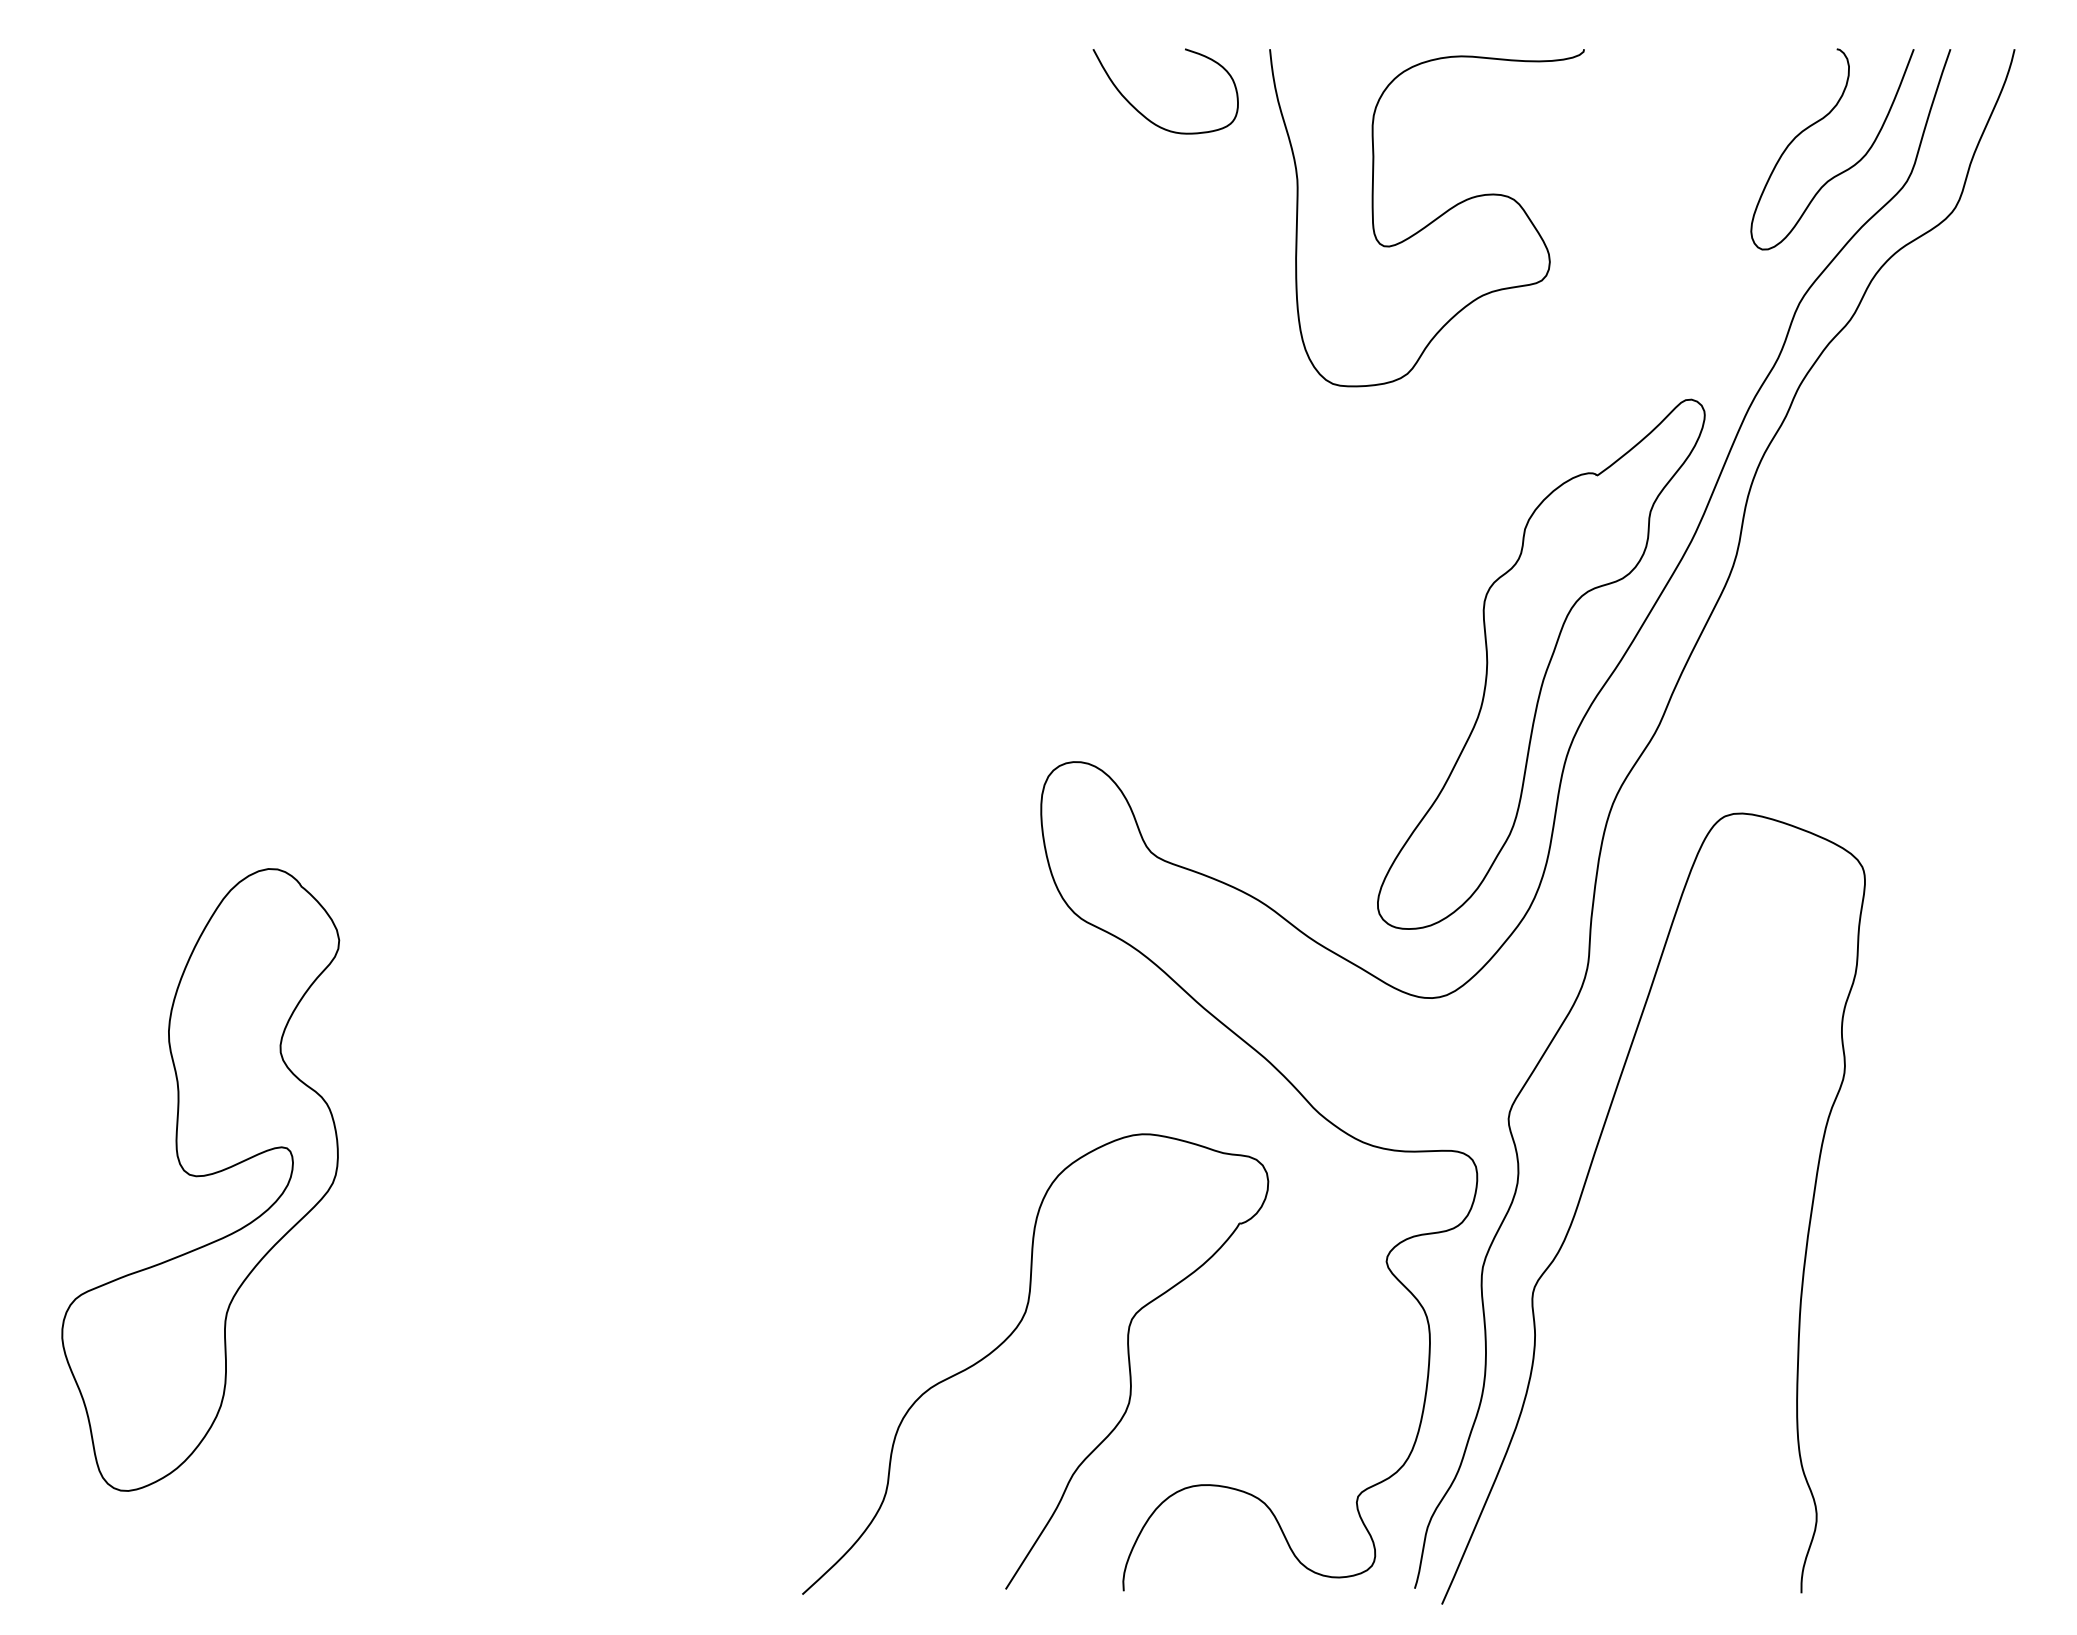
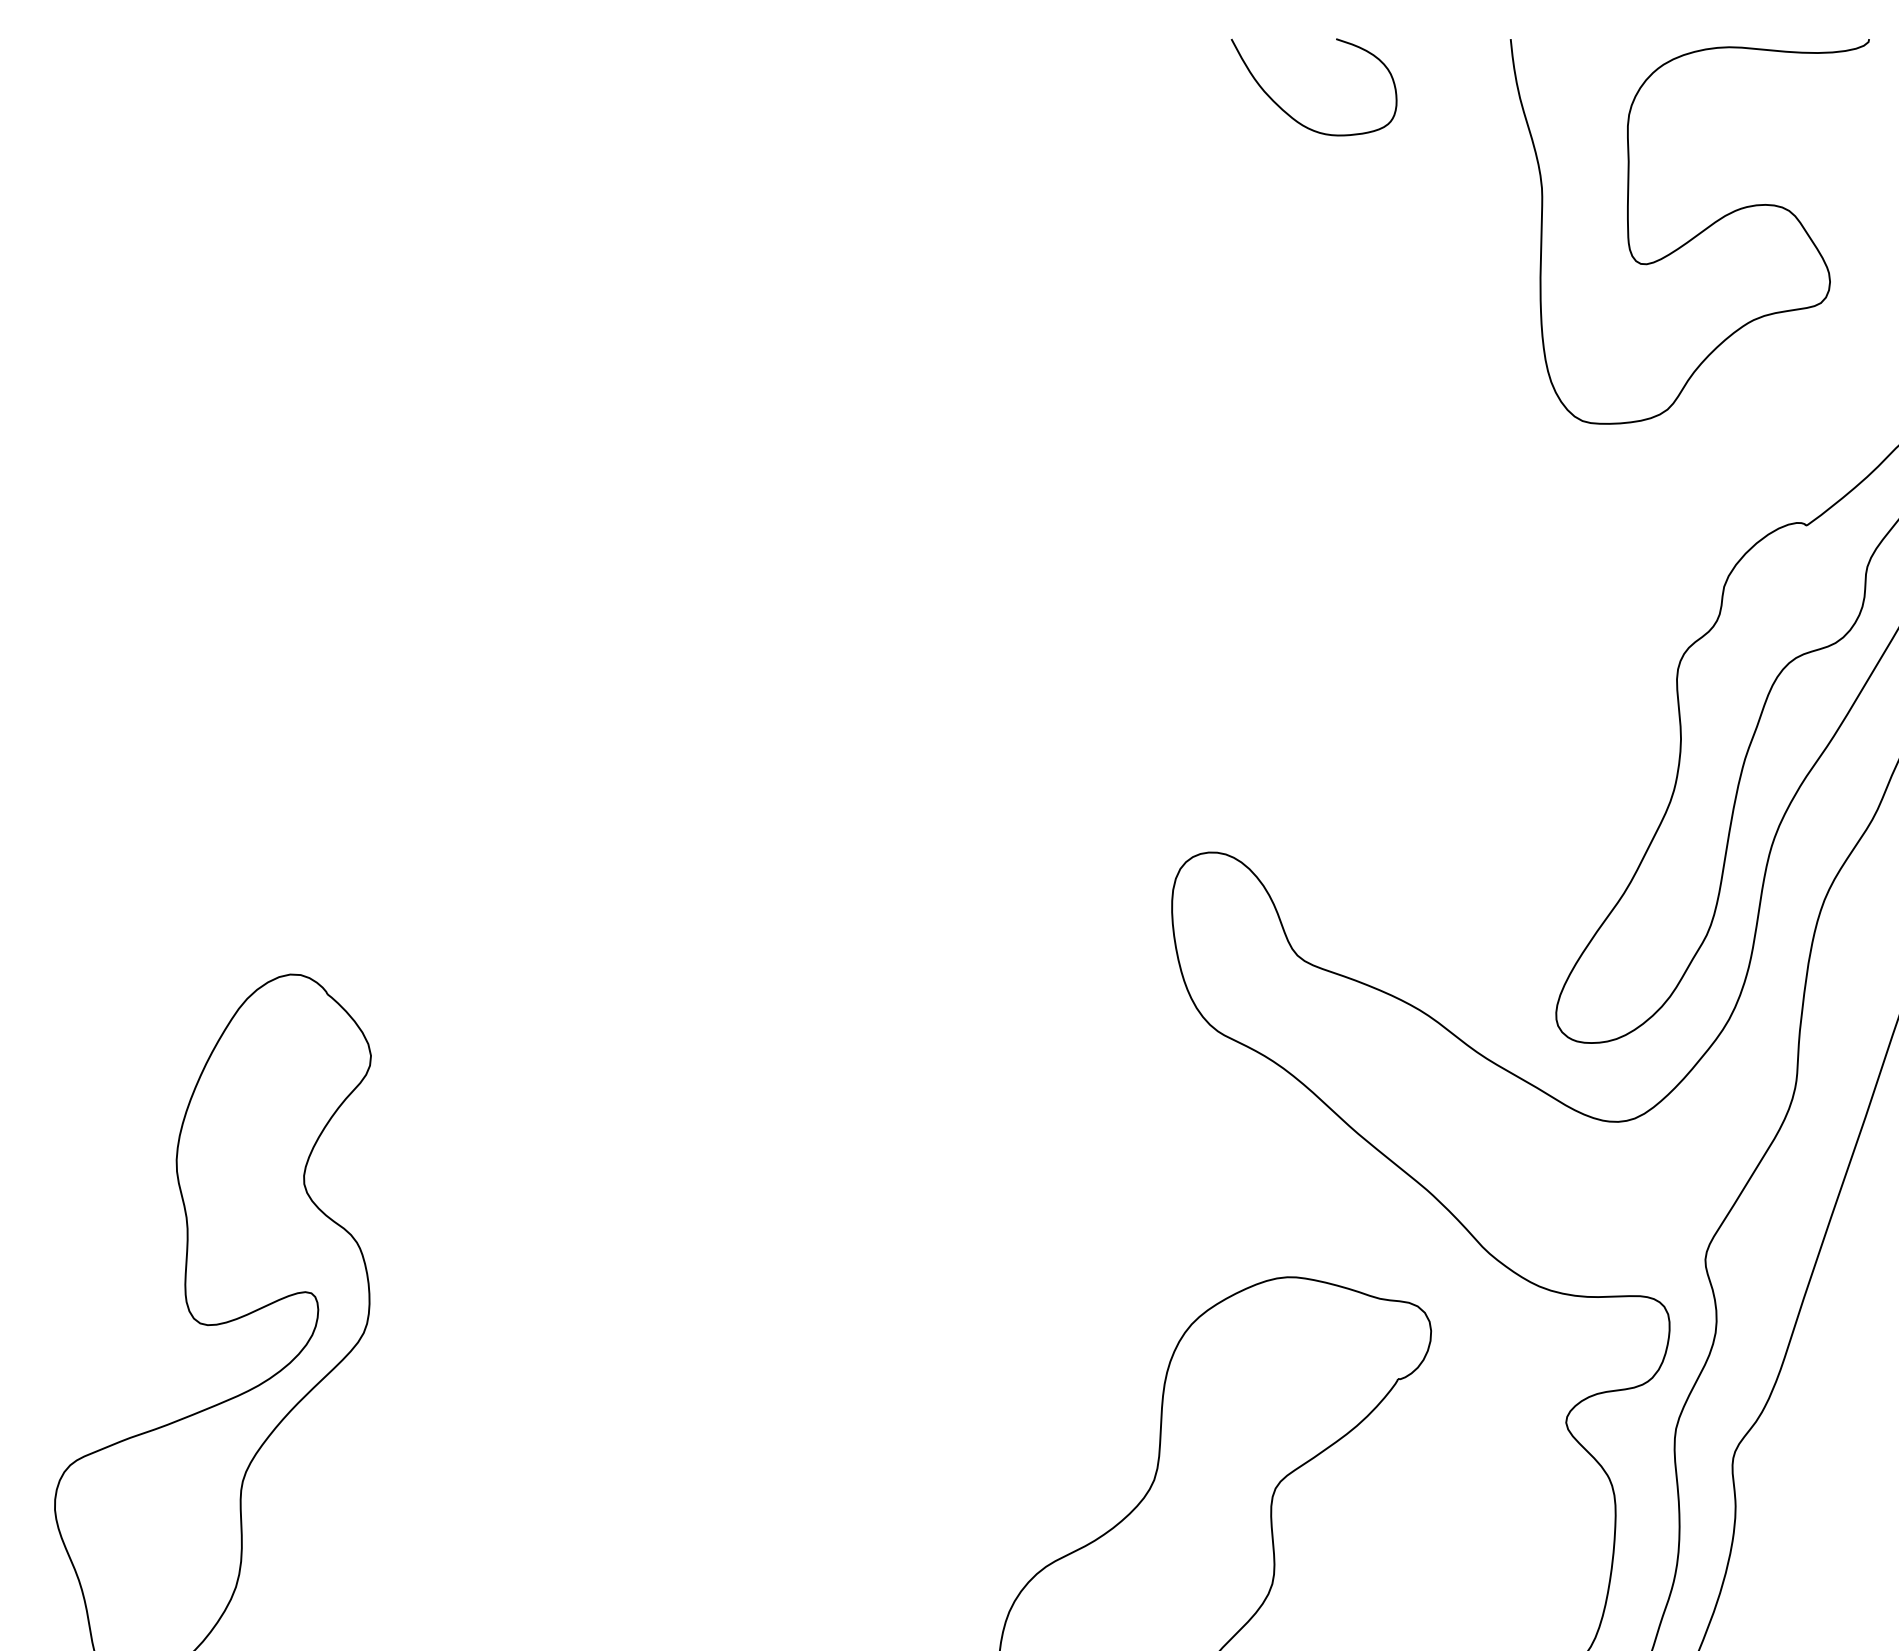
curve: (1428, 223) -> (1691, 237), moved

